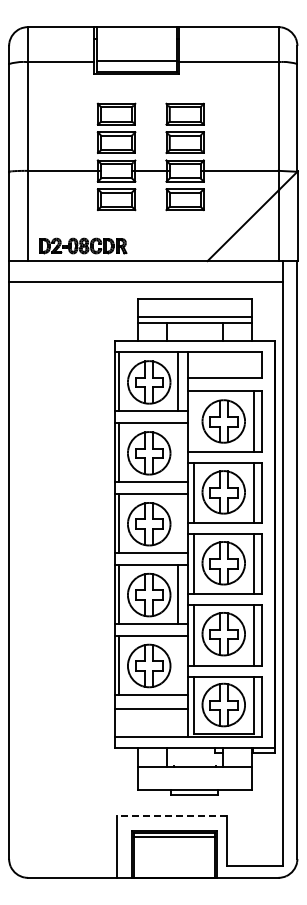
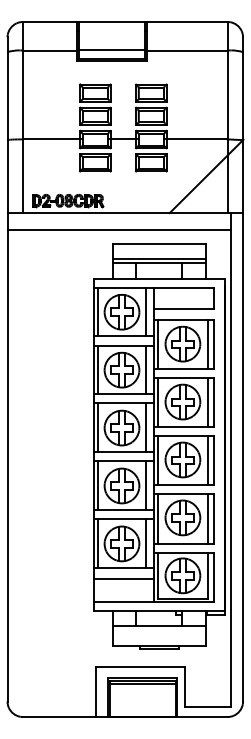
line: (193, 421) -> (158, 344), added
line: (178, 452) -> (145, 369), added
line: (178, 523) -> (145, 427), added
line: (178, 664) -> (145, 542), added
line: (171, 816) -> (140, 666), dashed -> solid

